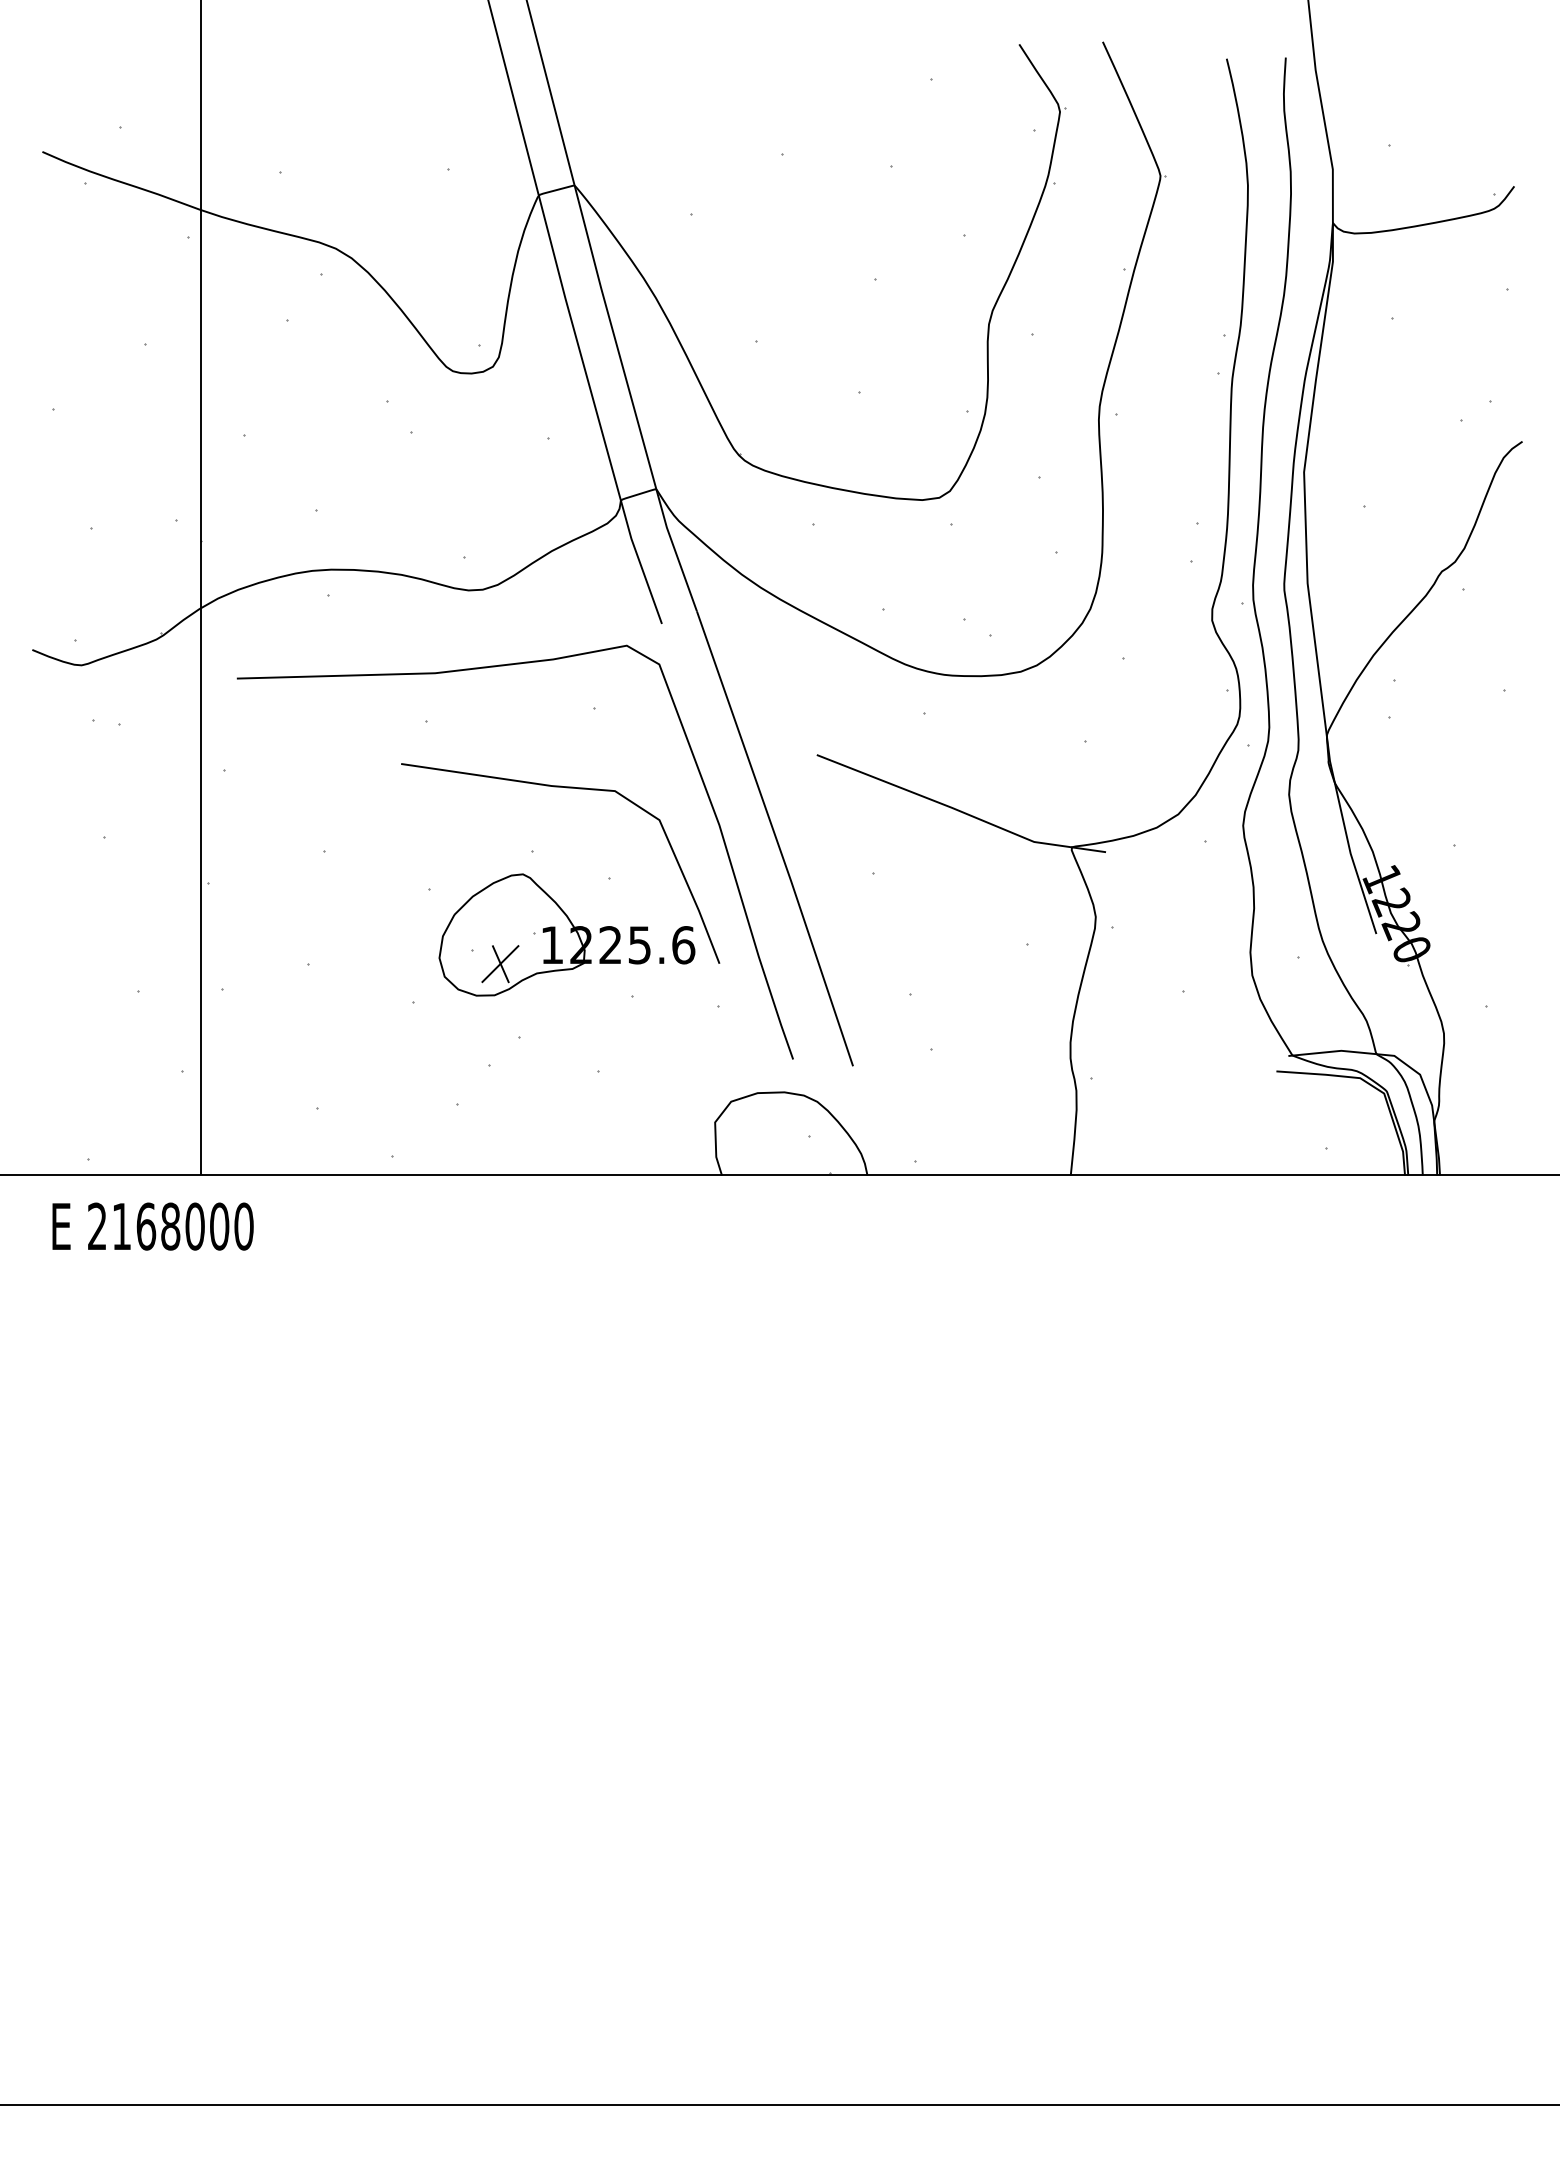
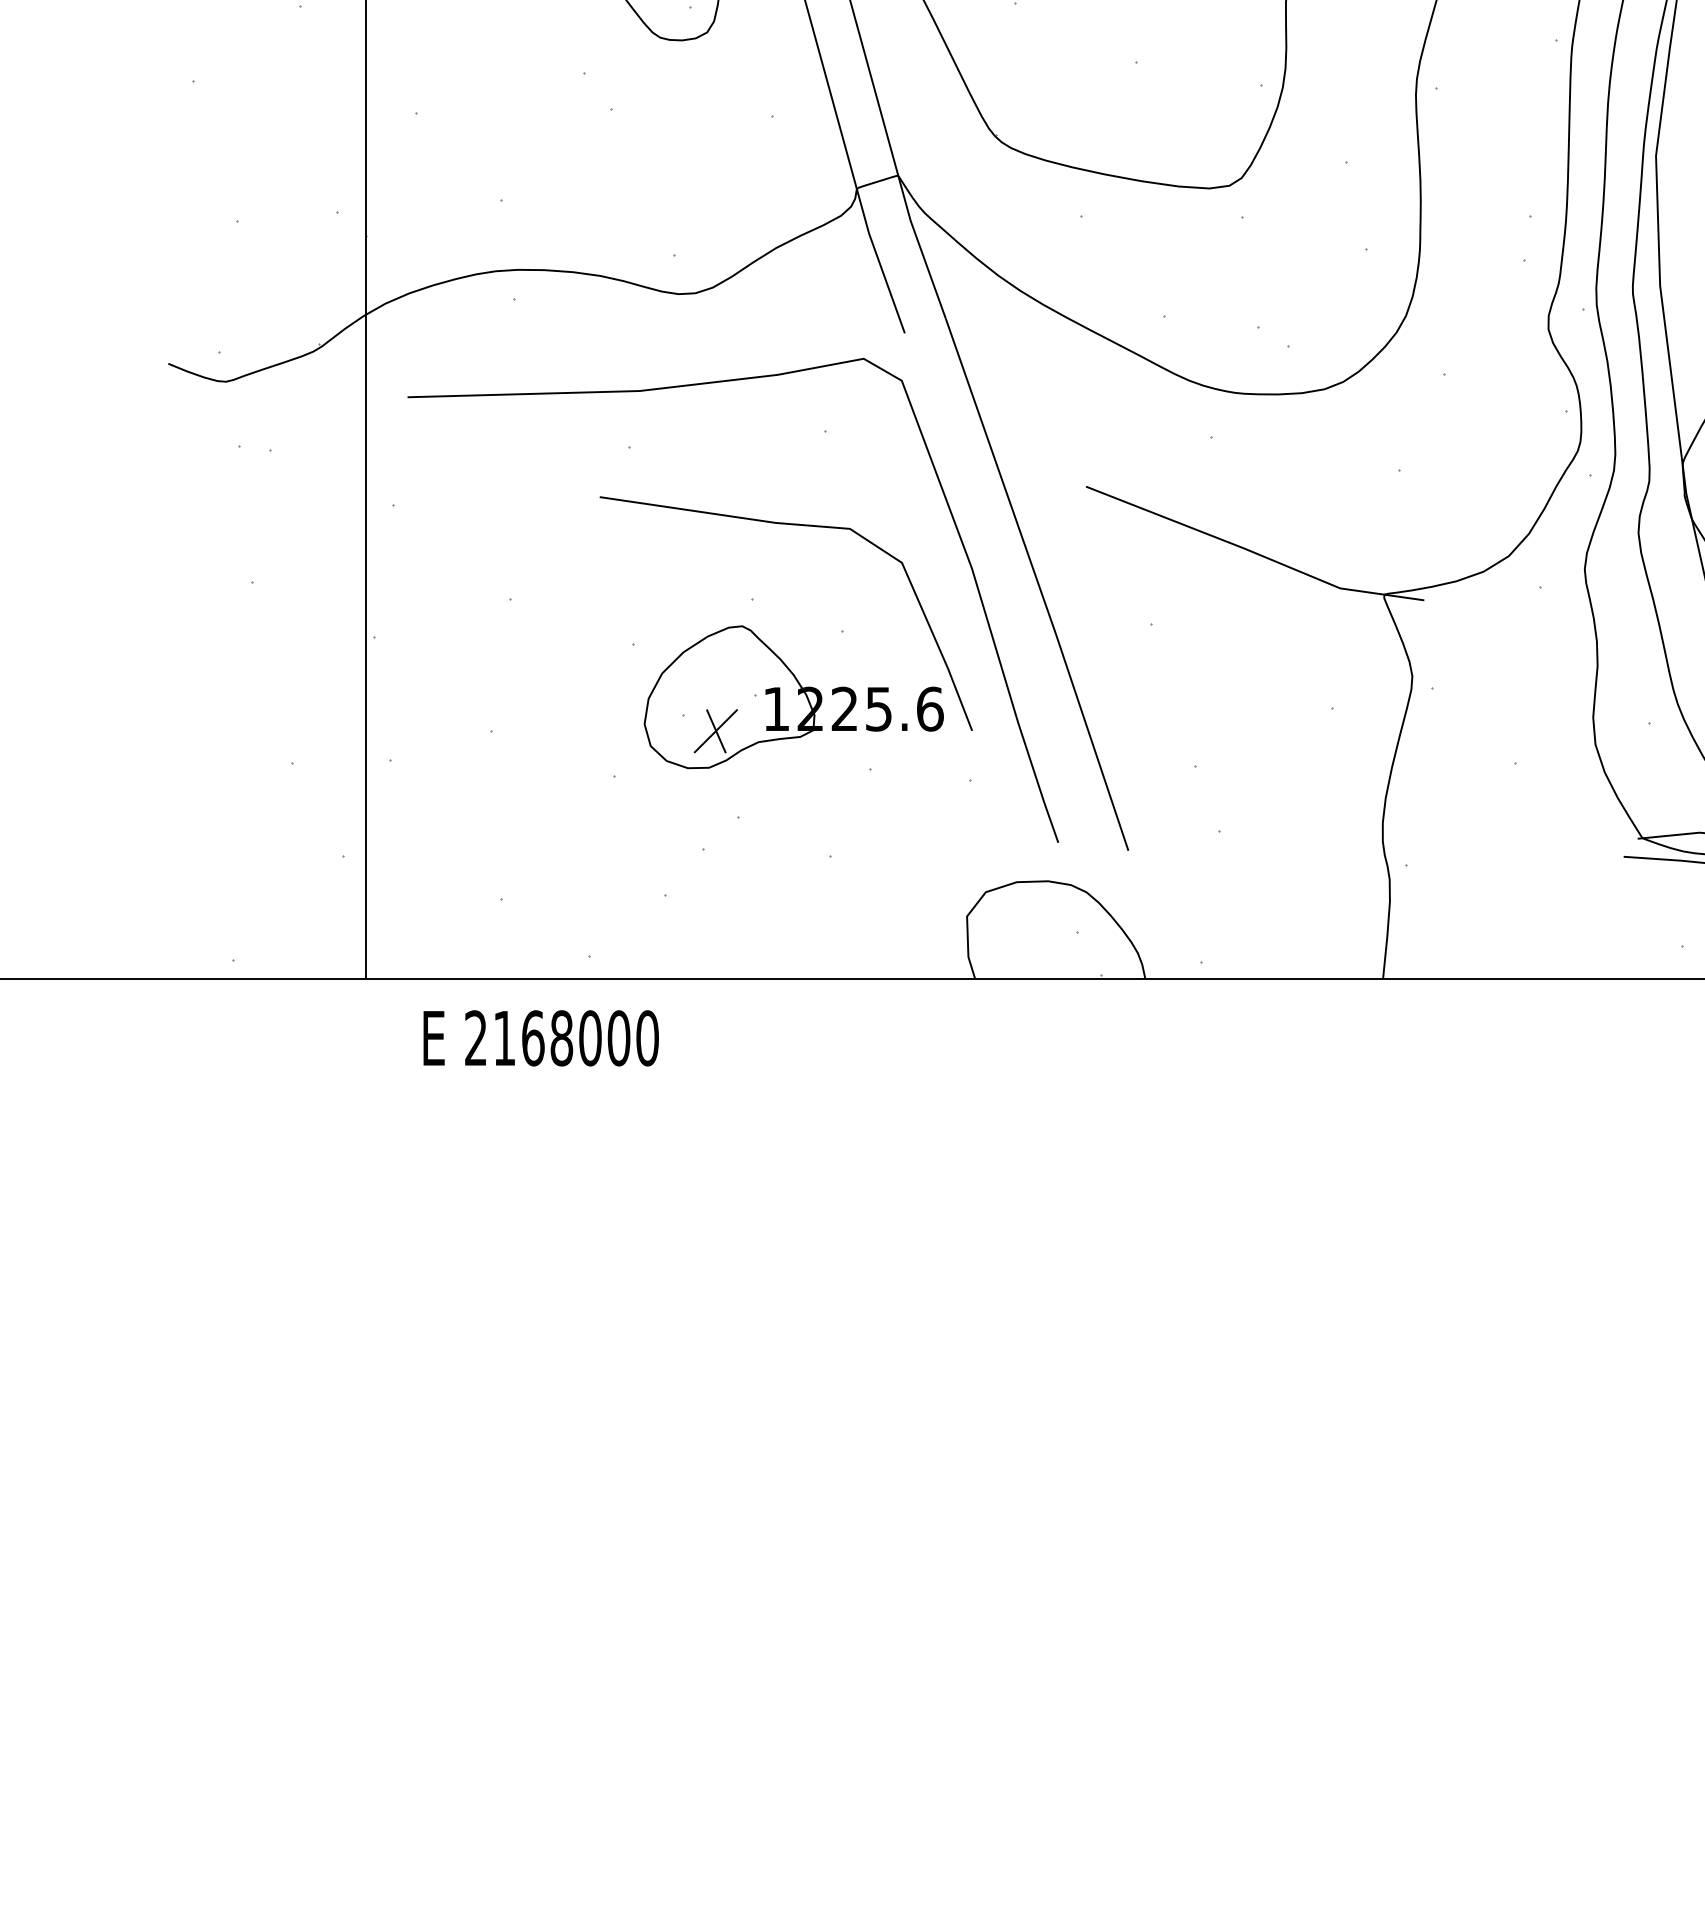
text: (152, 1226) -> (540, 1038), moved

